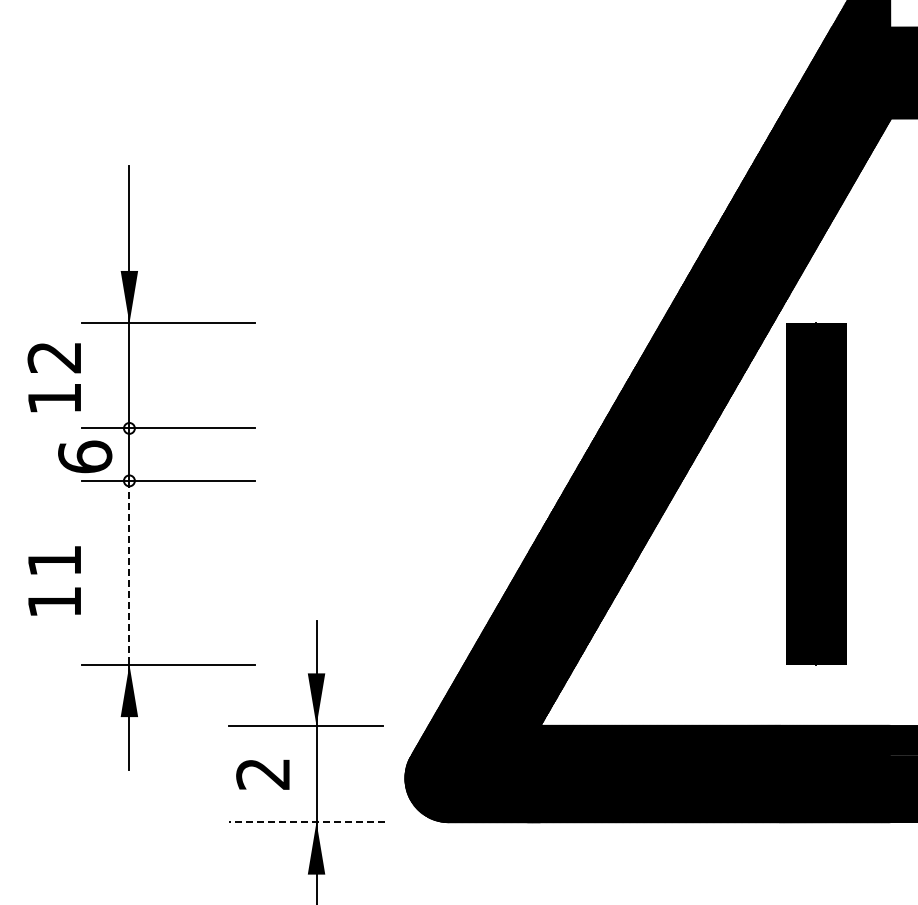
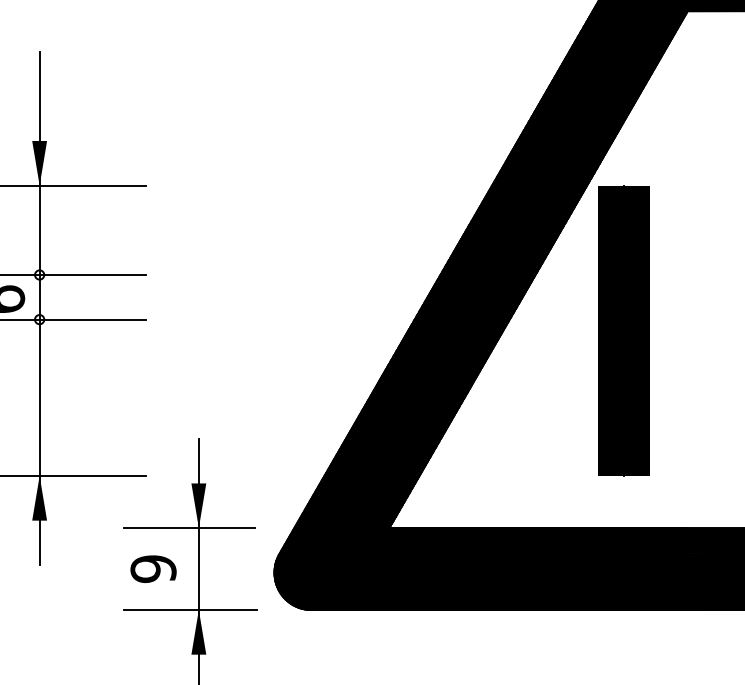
line: (129, 572) -> (39, 397), dashed -> solid
text: (263, 774) -> (153, 569), 2 -> 9
line: (306, 822) -> (190, 610), dashed -> solid

